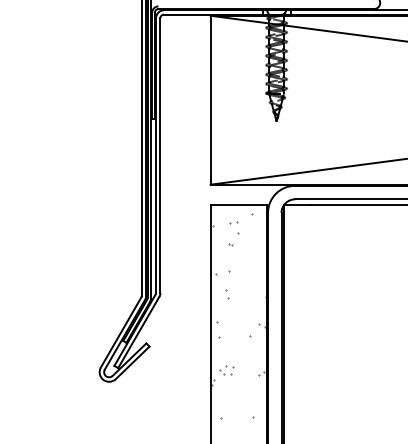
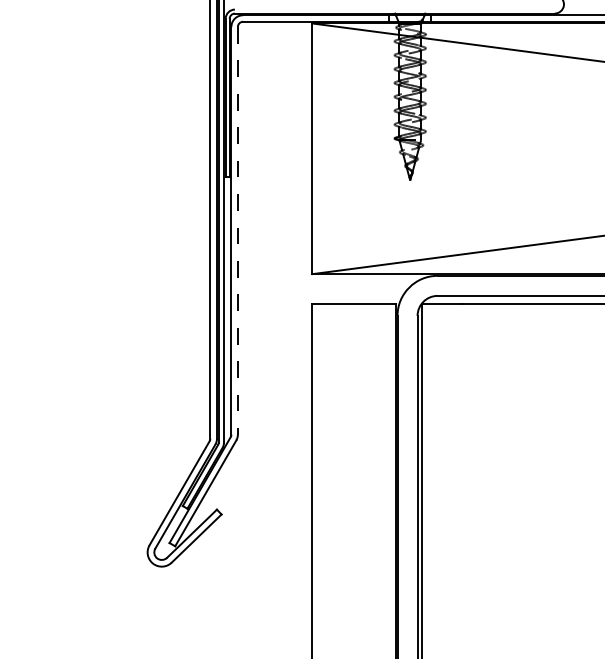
line: (160, 155) -> (237, 230), solid -> dashed
hatch: (239, 315) -> (355, 468), removed

